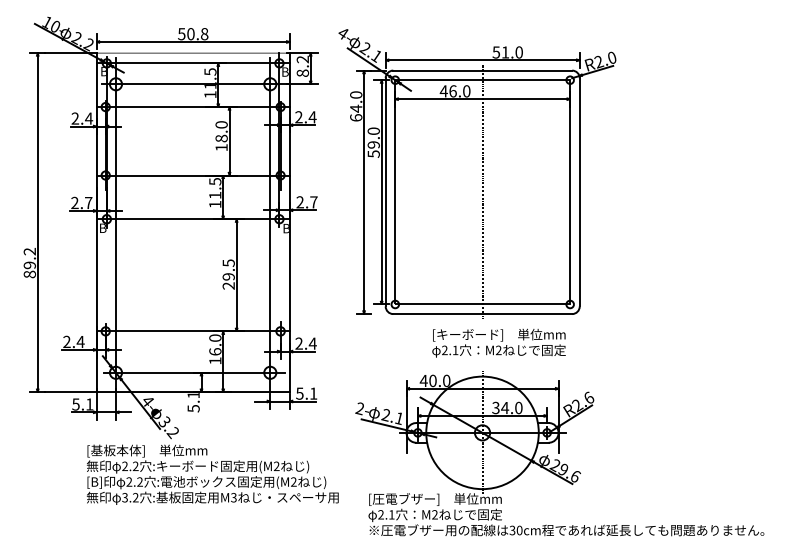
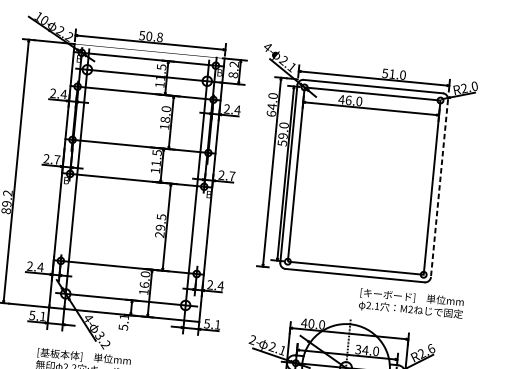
line: (482, 191) -> (364, 180), removed
line: (579, 192) -> (439, 188), solid -> dashed
text: (498, 342) -> (411, 303), moved

